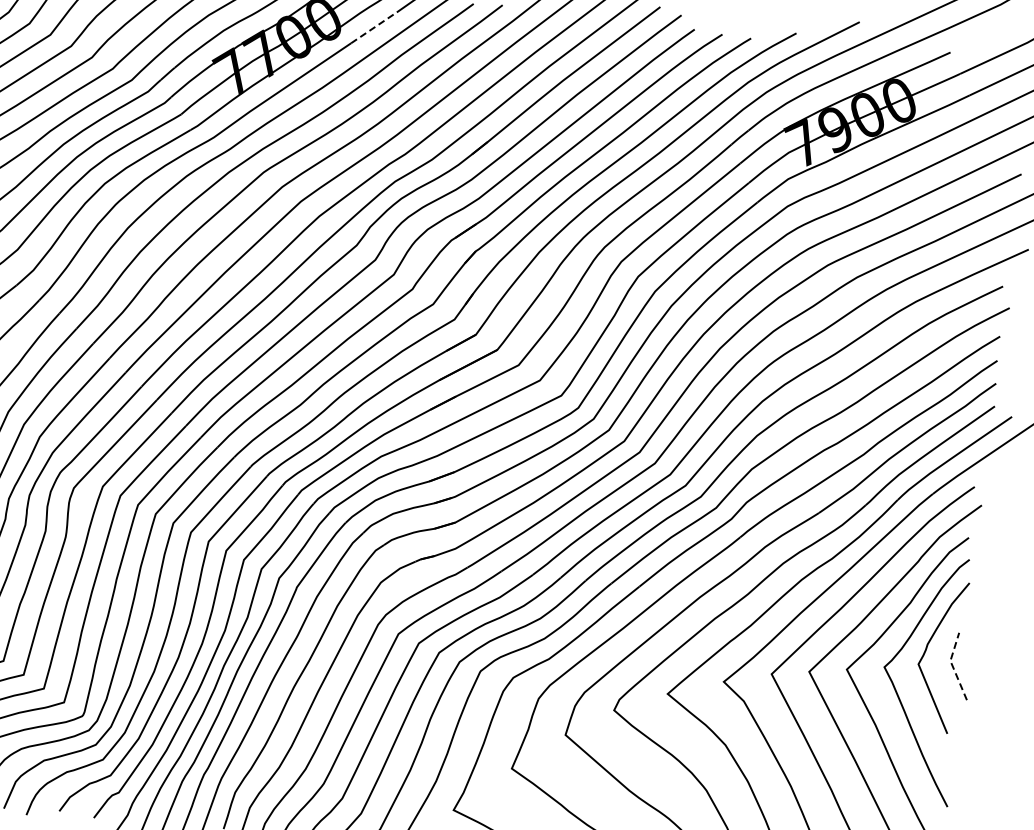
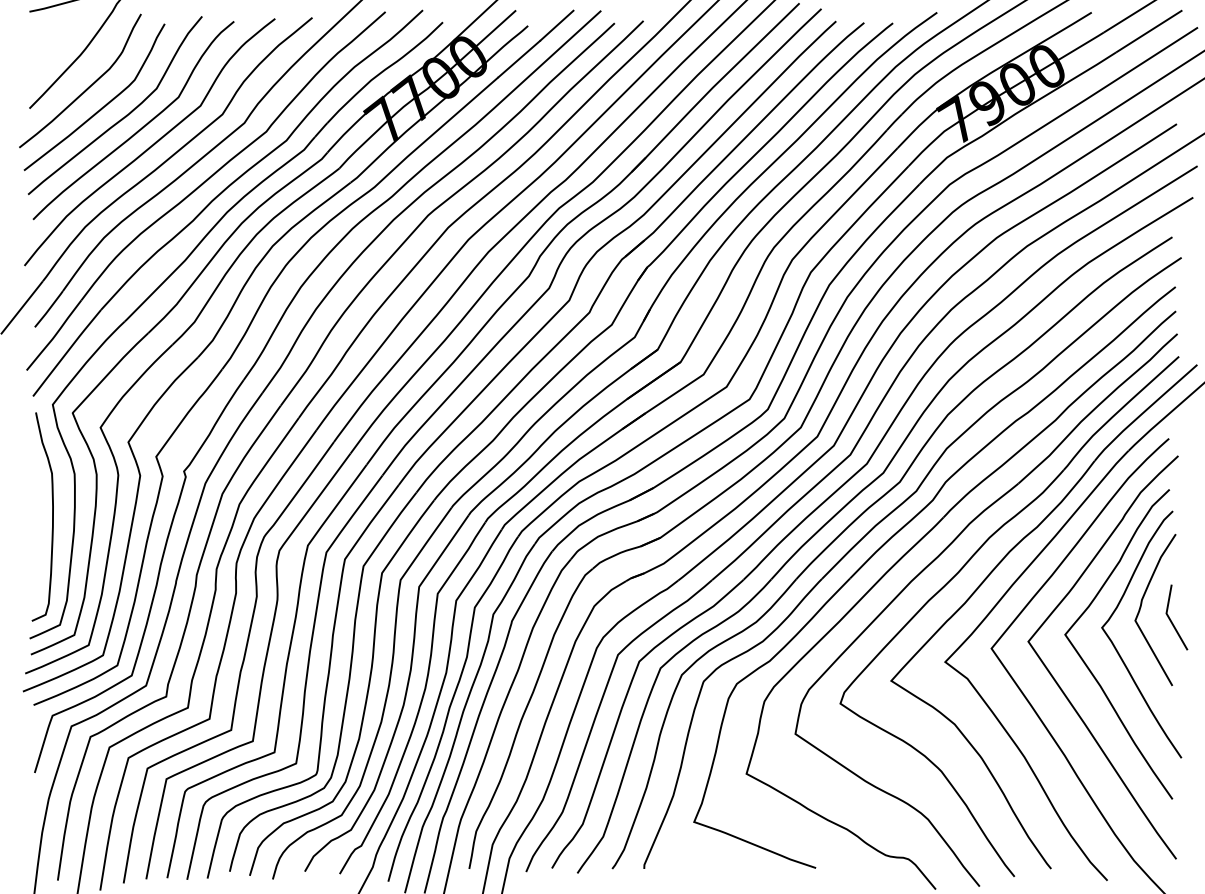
line: (374, 27) -> (519, 58), dashed -> solid
line: (952, 666) -> (1169, 618), dashed -> solid

